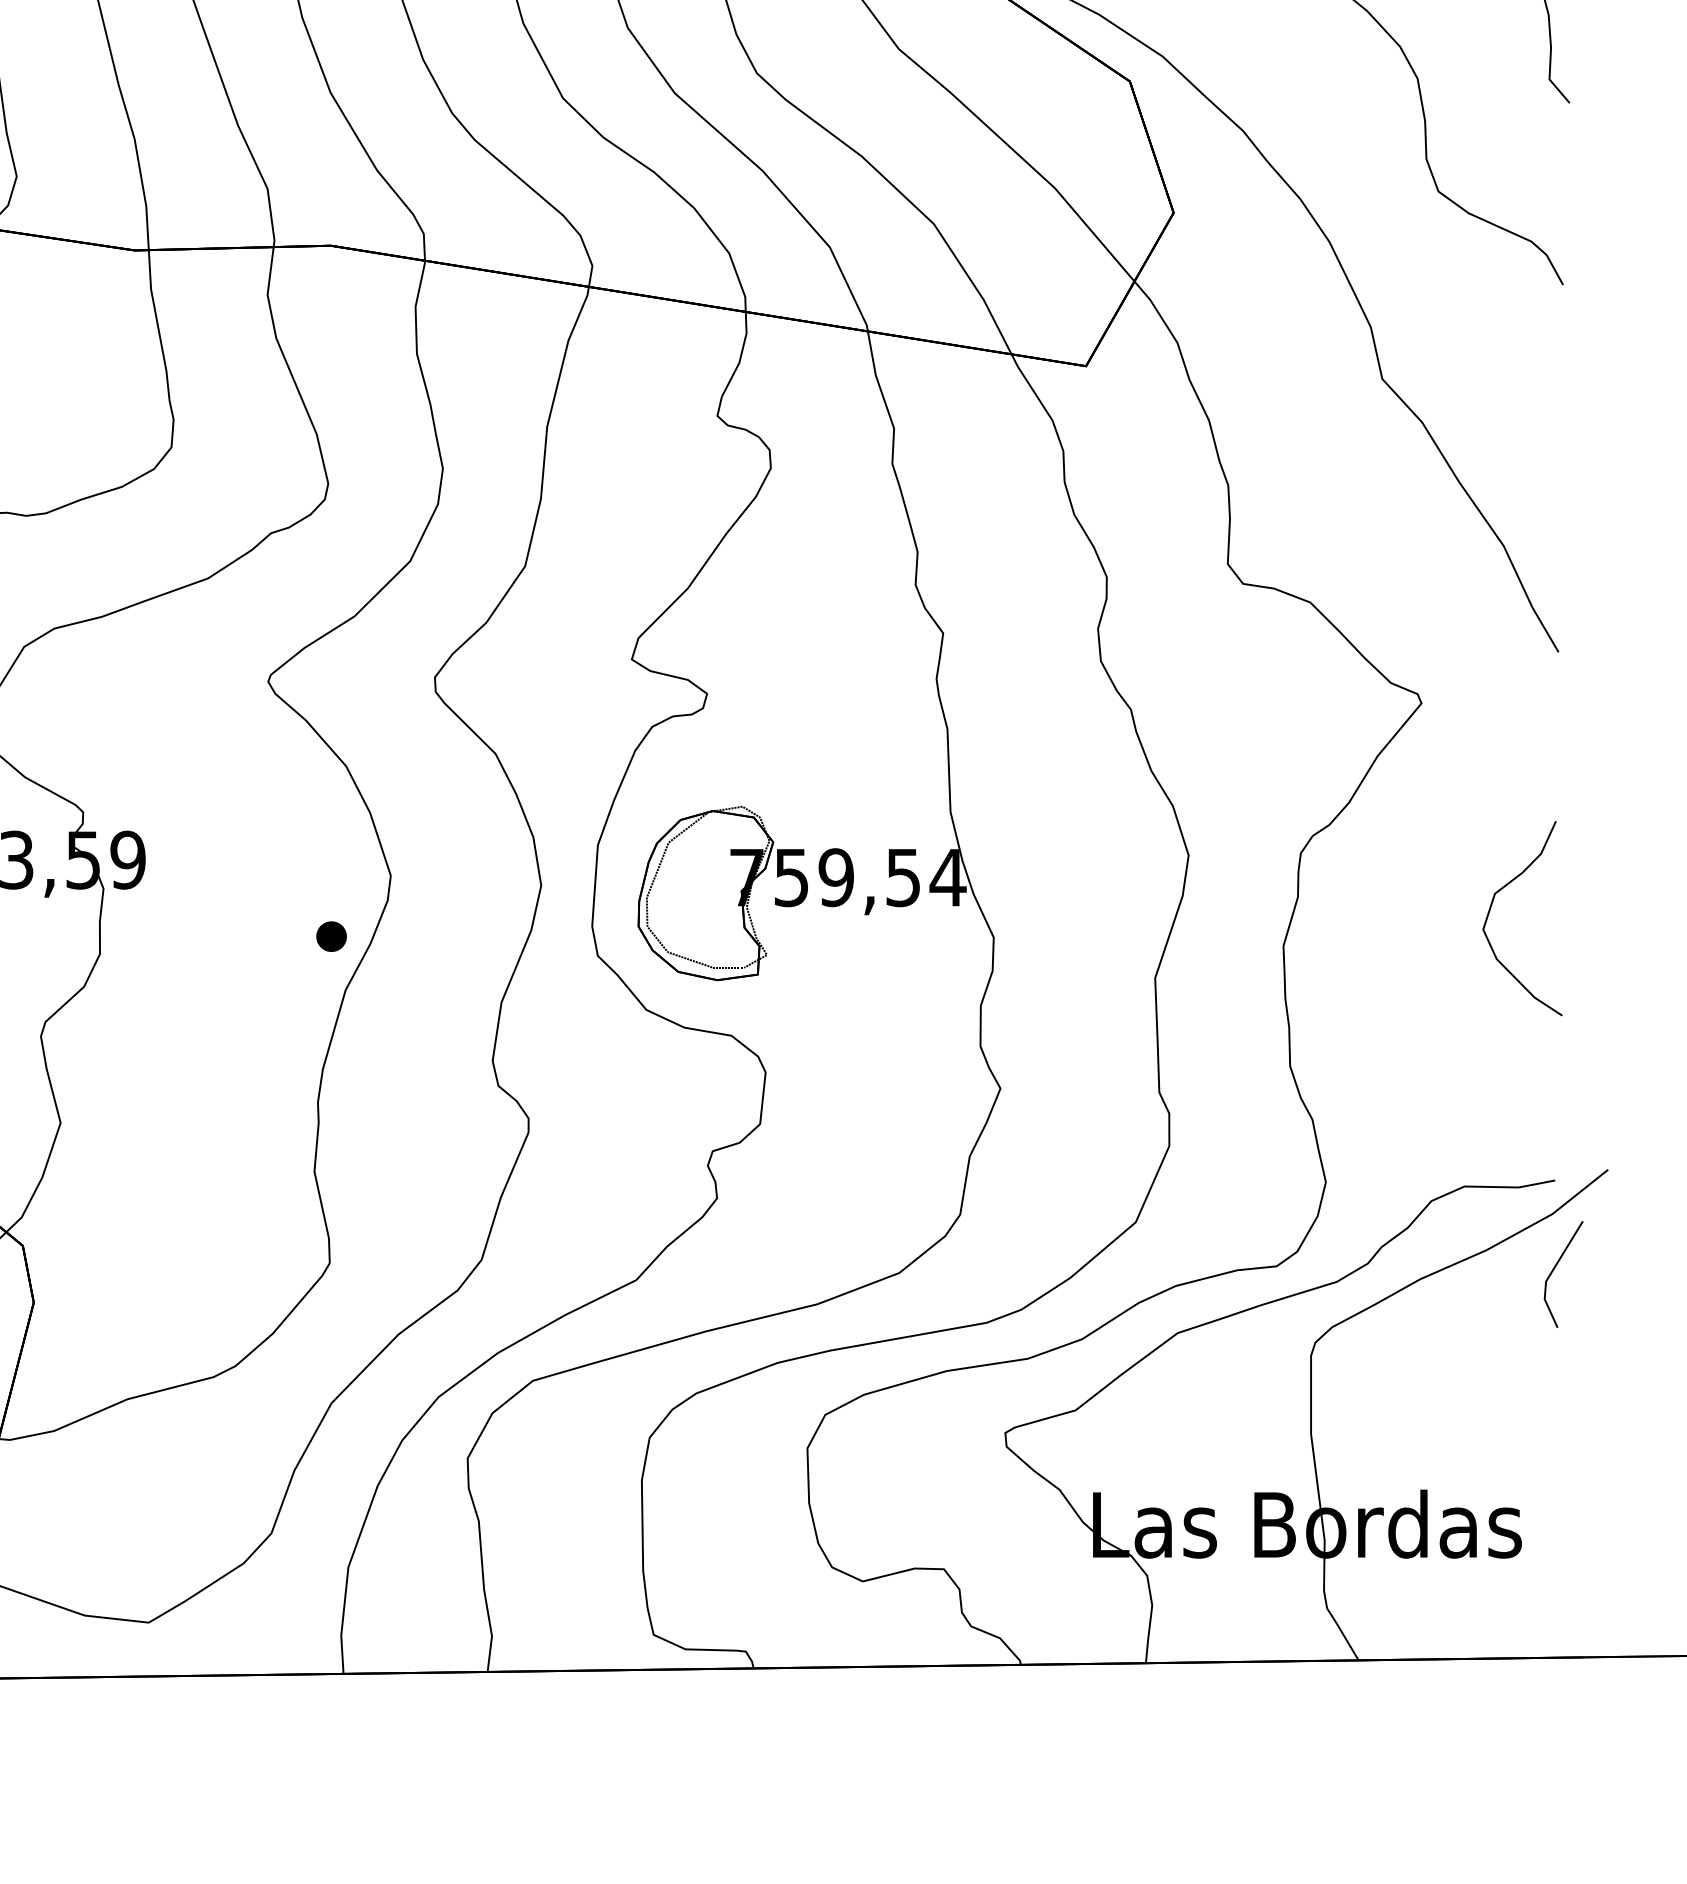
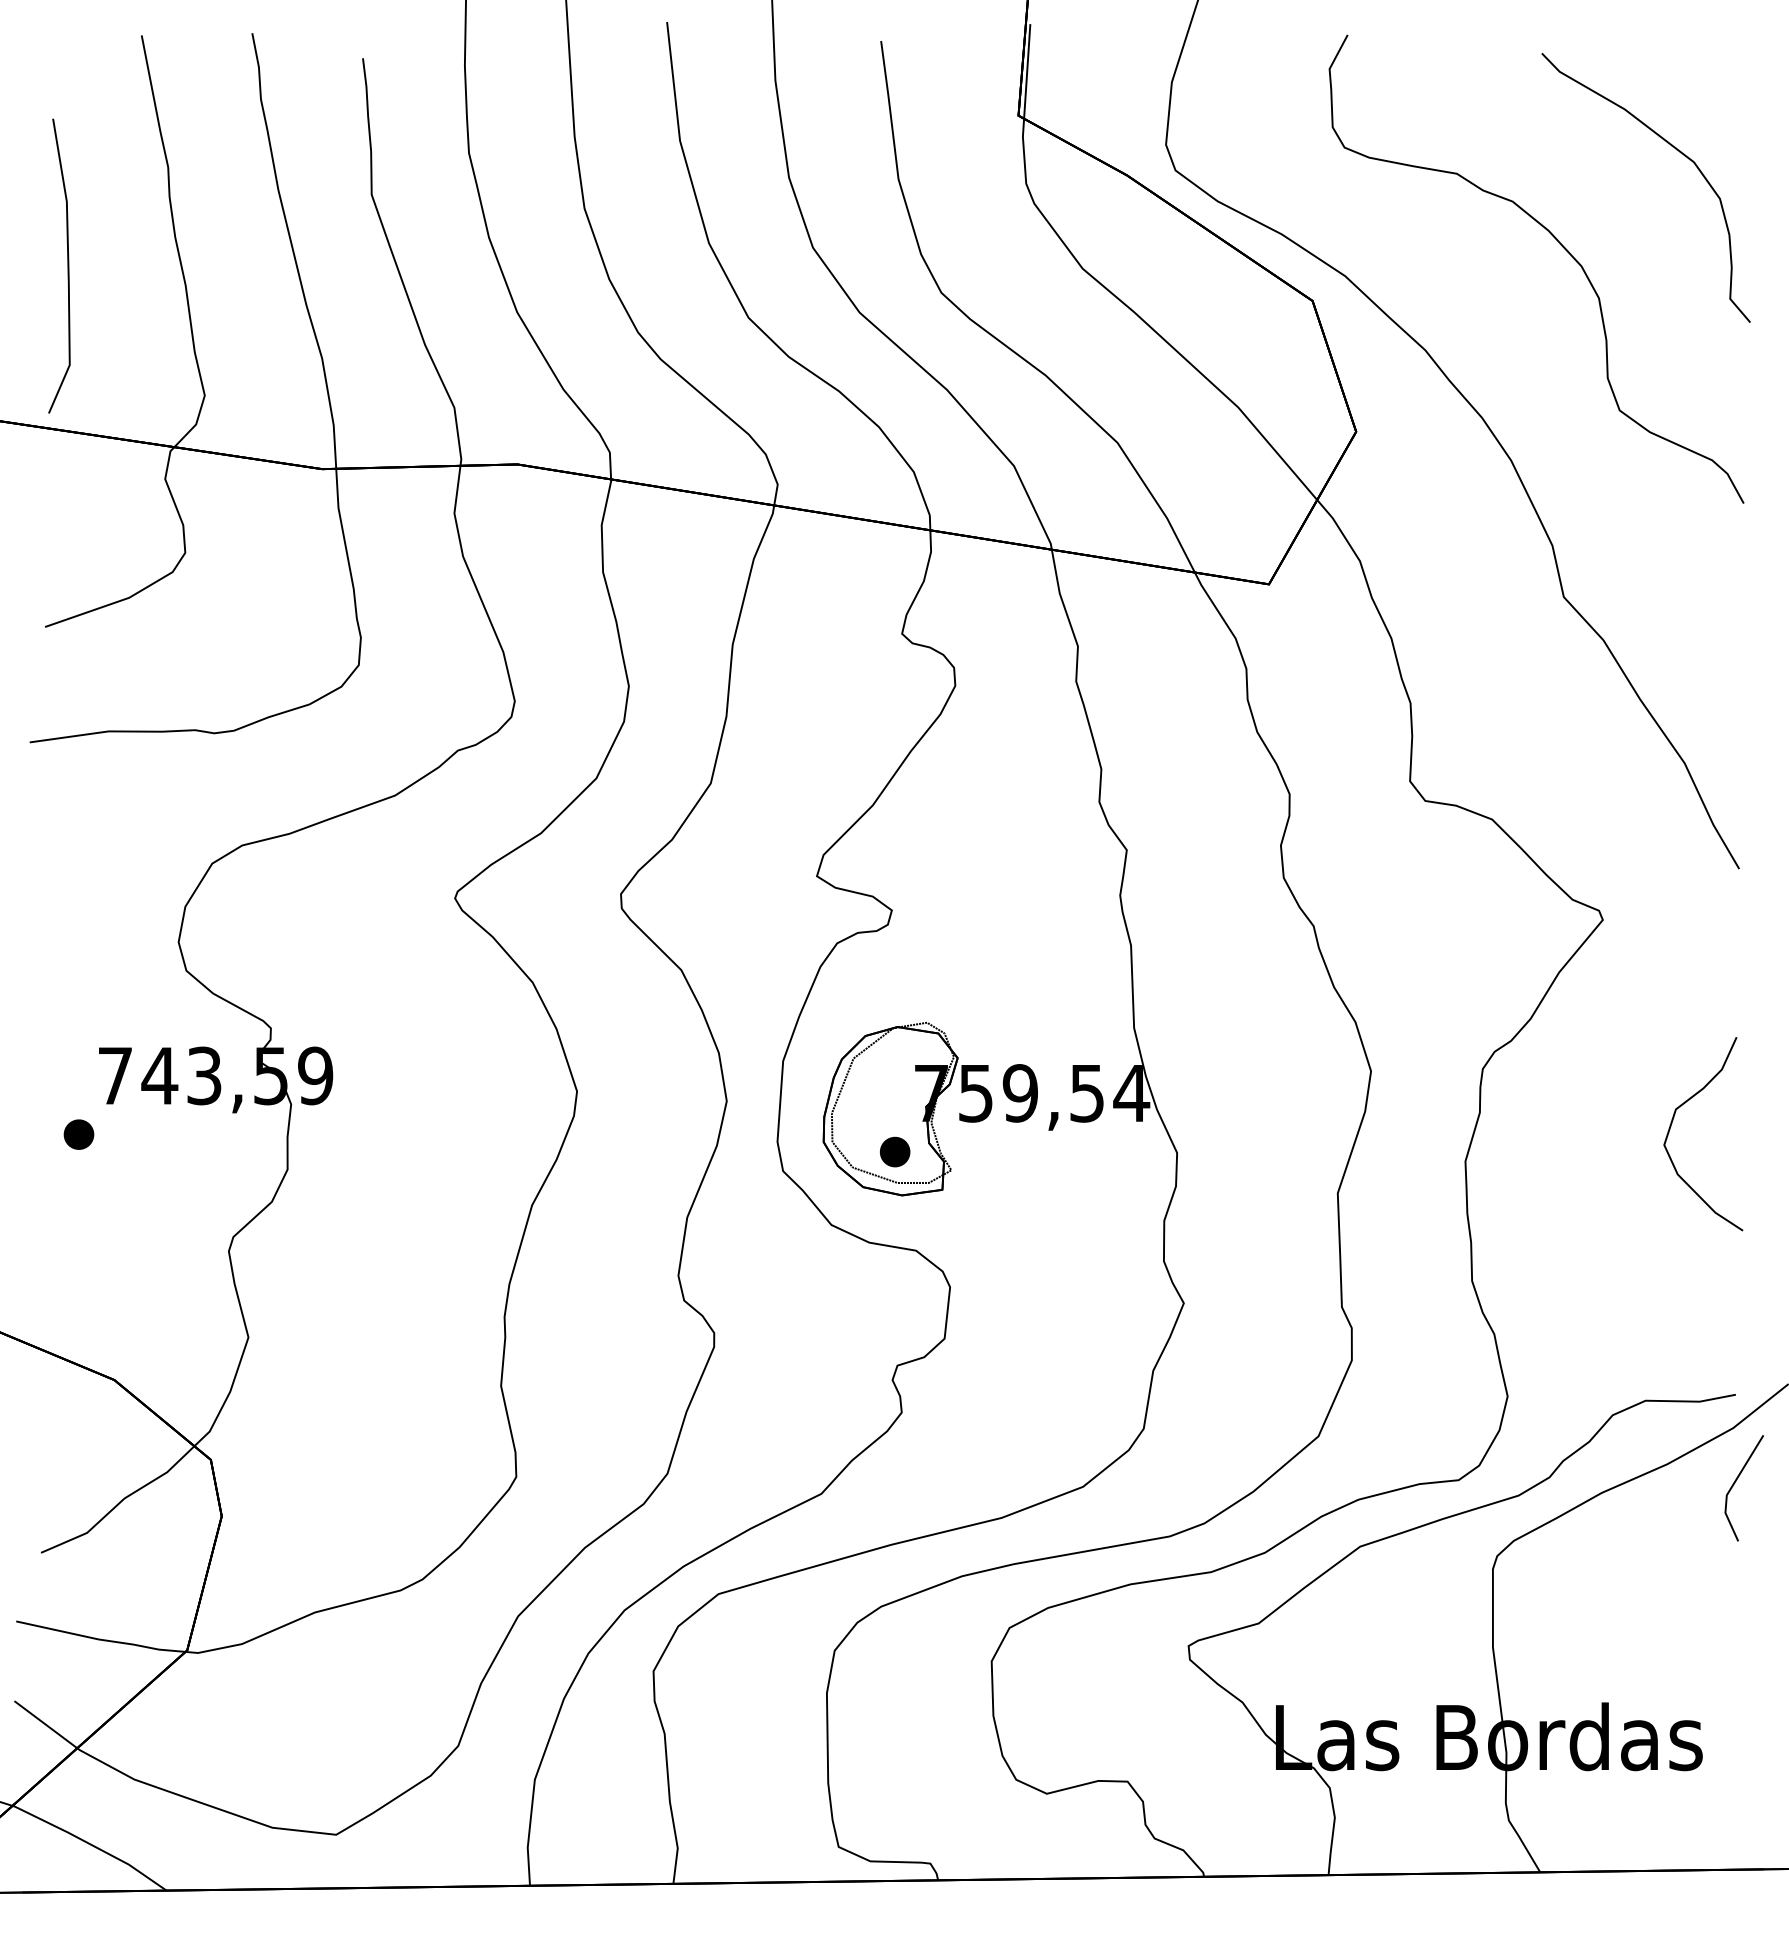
part: (331, 936) -> (895, 1151), moved

